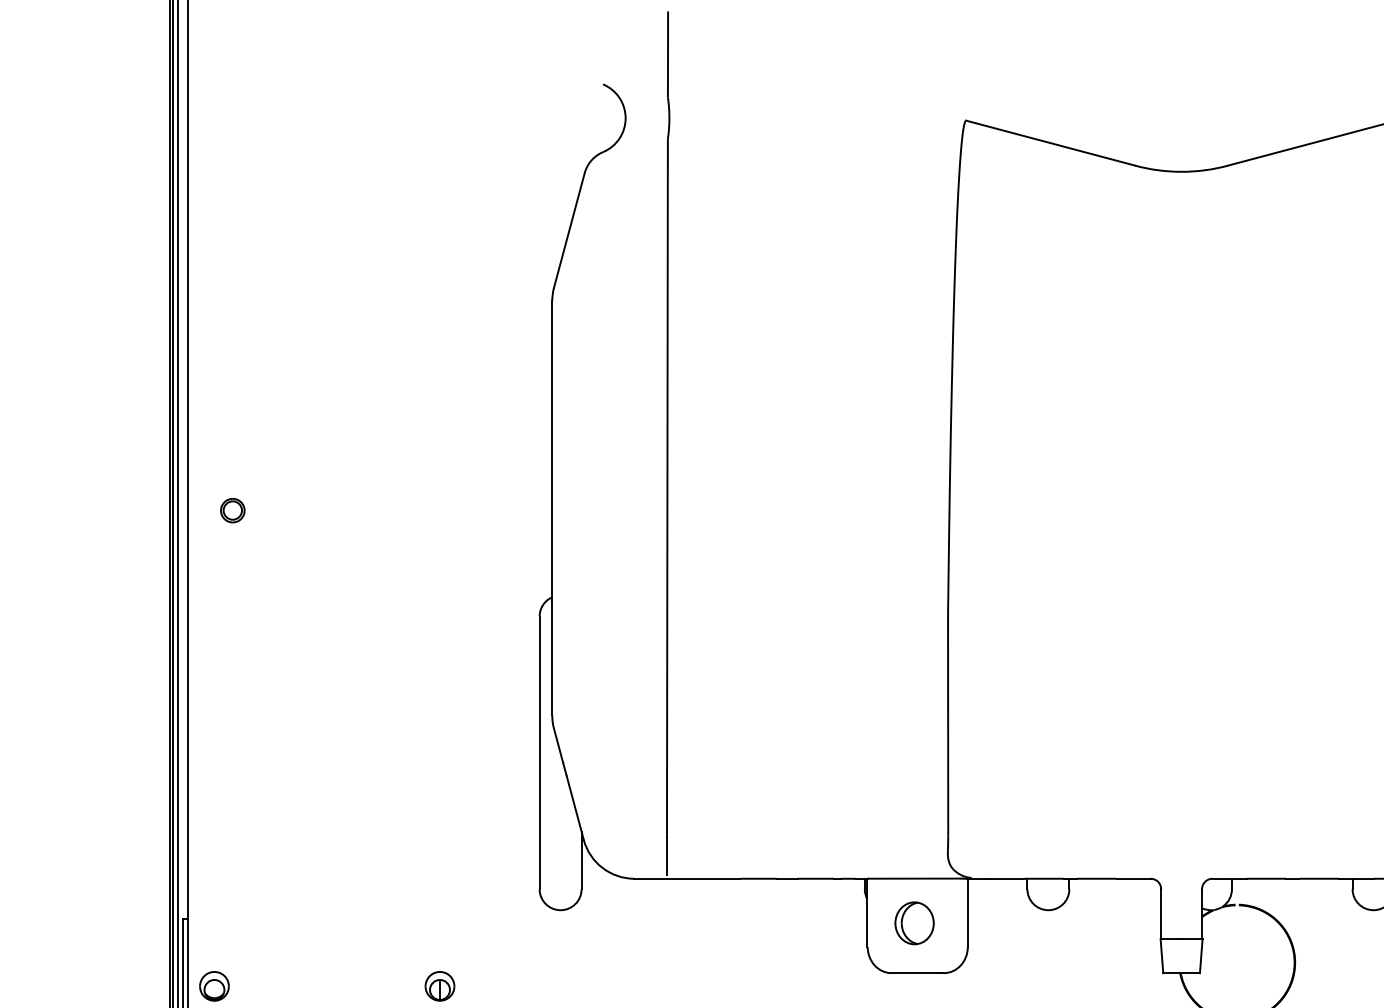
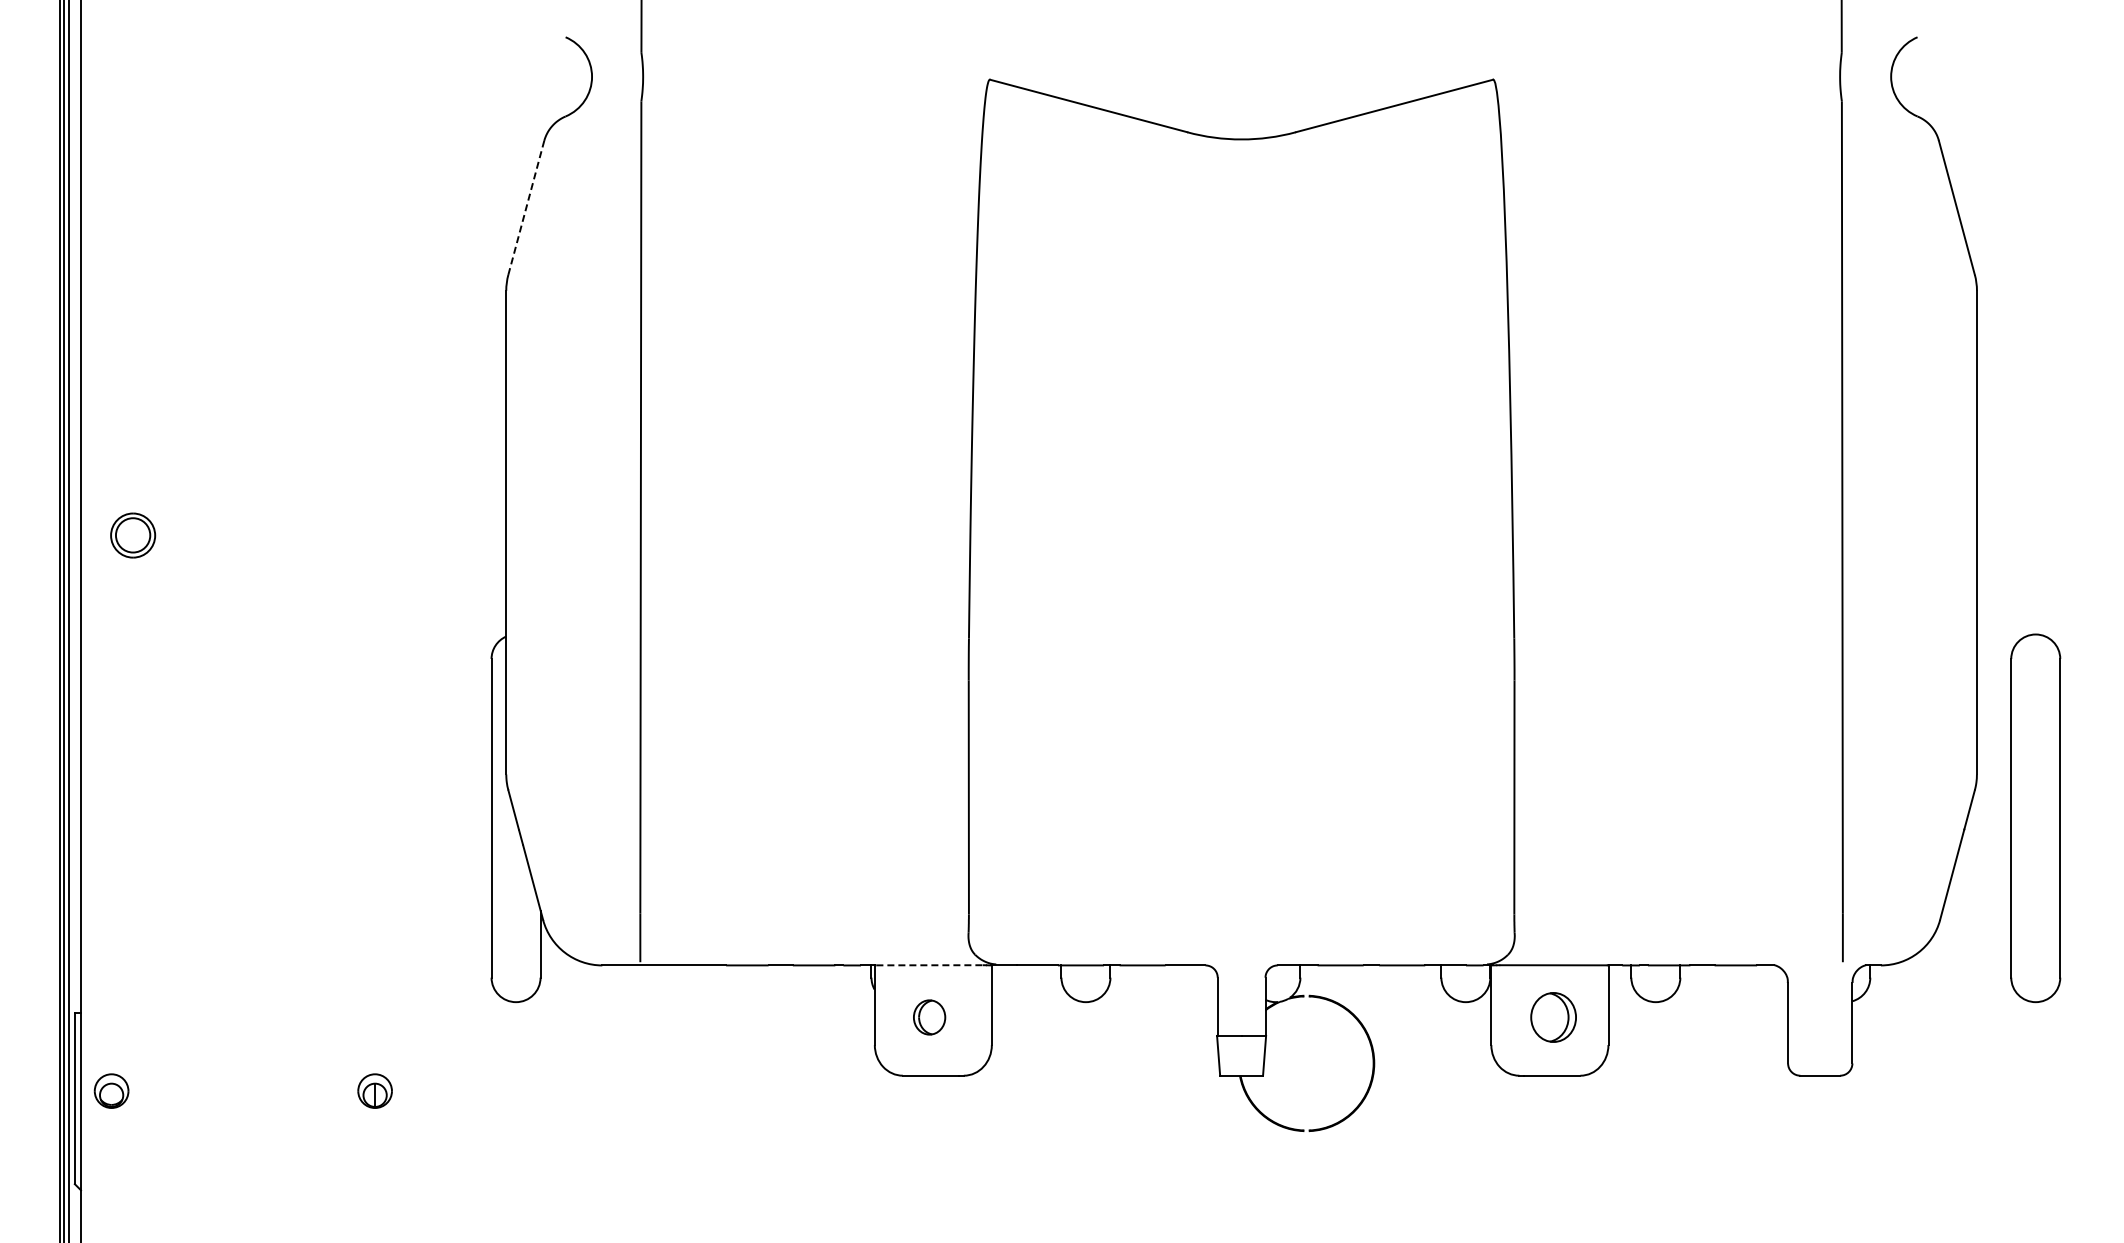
line: (569, 230) -> (526, 207), solid -> dashed
part: (232, 509) -> (132, 534), size x1.6
line: (915, 878) -> (930, 965), solid -> dashed
part: (914, 923) -> (929, 1017), size x0.7

